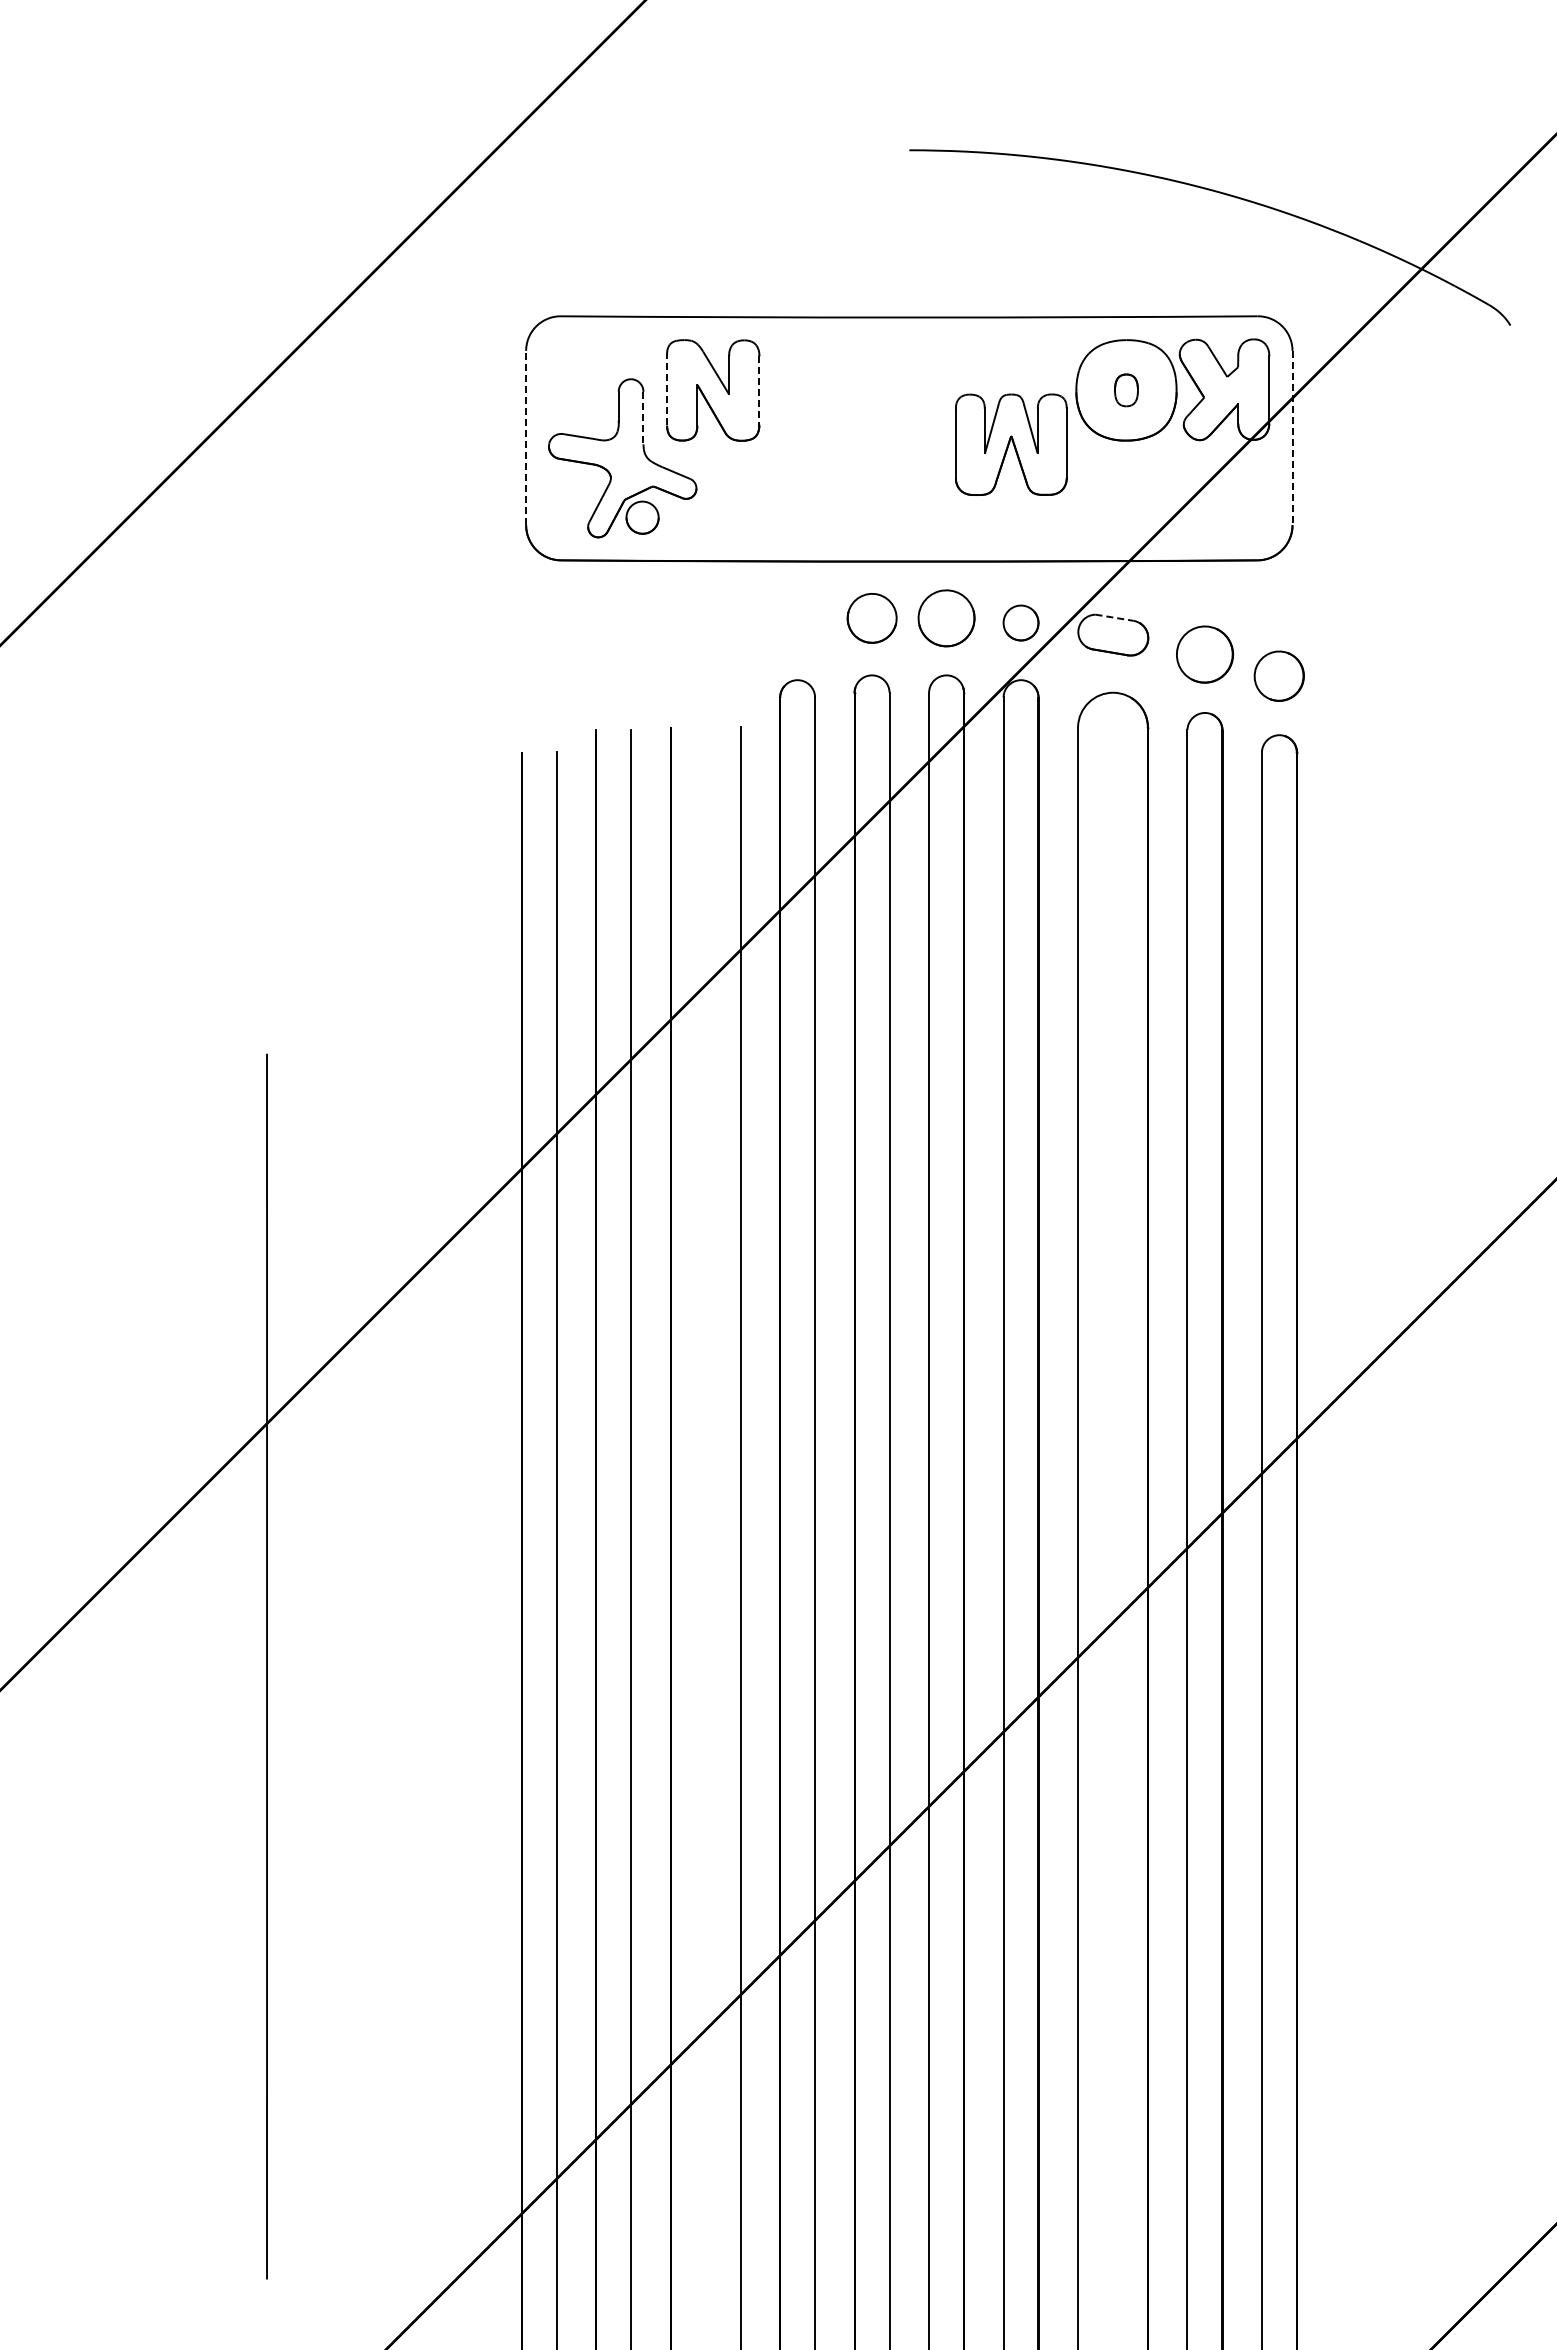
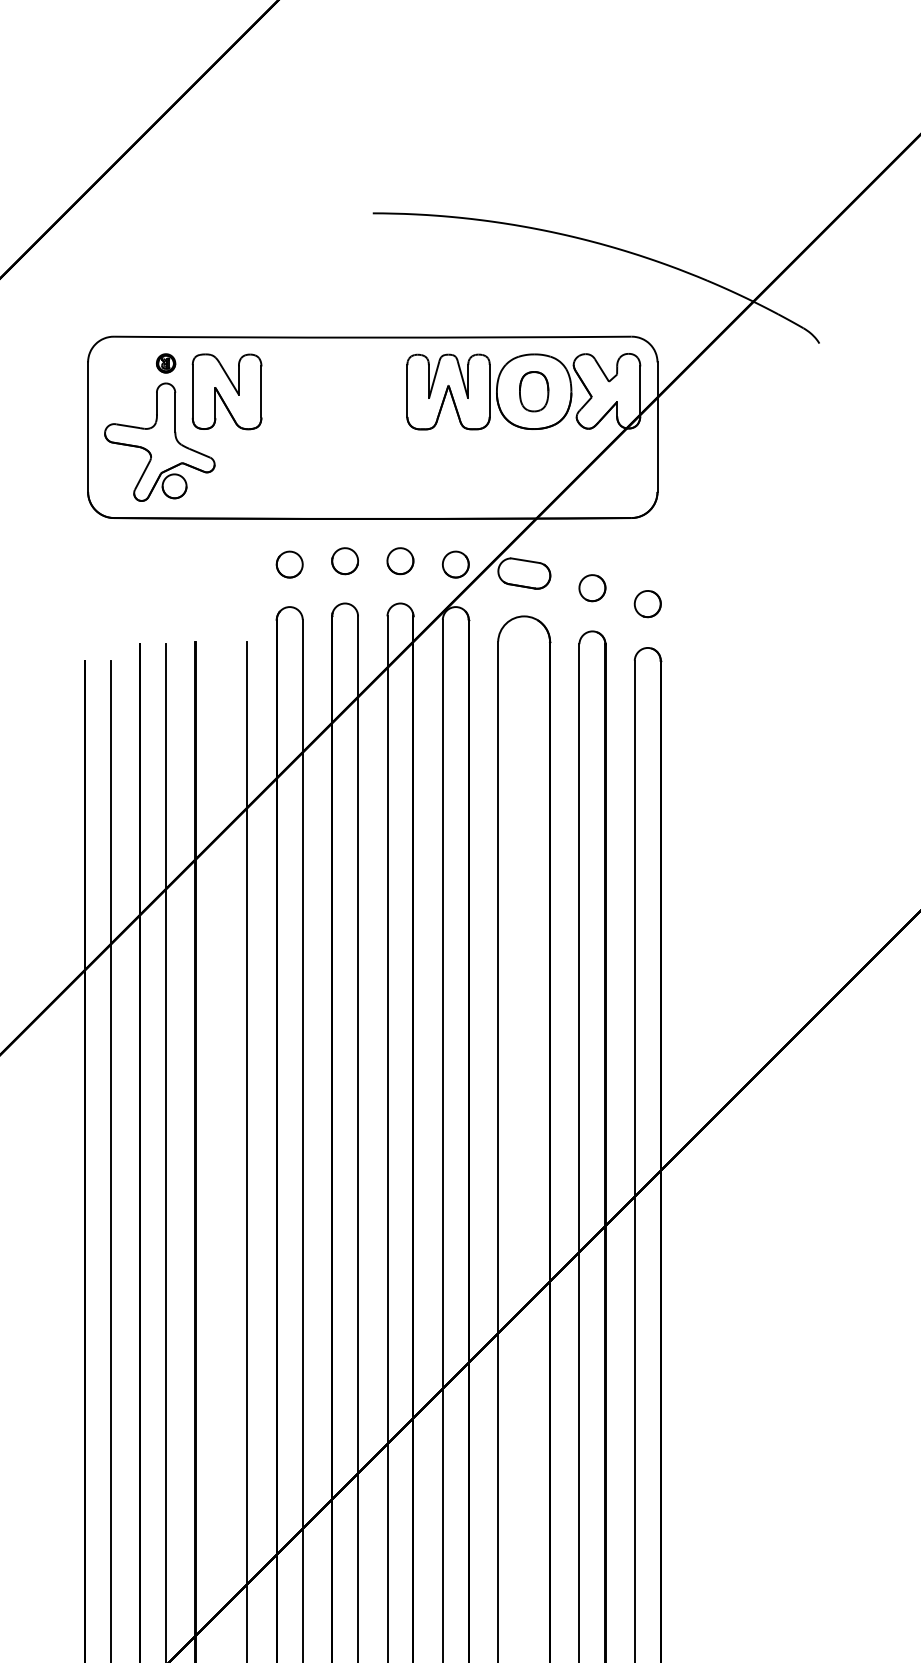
part: (630, 351) -> (165, 362), added
line: (667, 389) -> (193, 391), dashed -> solid
line: (759, 390) -> (261, 391), dashed -> solid
part: (1126, 390) -> (534, 391), size x1.67
line: (643, 418) -> (175, 412), dashed -> solid
line: (526, 437) -> (88, 426), dashed -> solid
line: (1292, 438) -> (657, 427), dashed -> solid
part: (1011, 444) -> (448, 391), moved
line: (1115, 617) -> (525, 560), dashed -> solid
part: (871, 618) -> (344, 561), size x0.71
part: (946, 618) -> (400, 561), size x0.62
part: (797, 622) -> (289, 564), added
part: (1204, 654) -> (592, 587), size x0.62
part: (1279, 675) -> (647, 603), size x0.71

